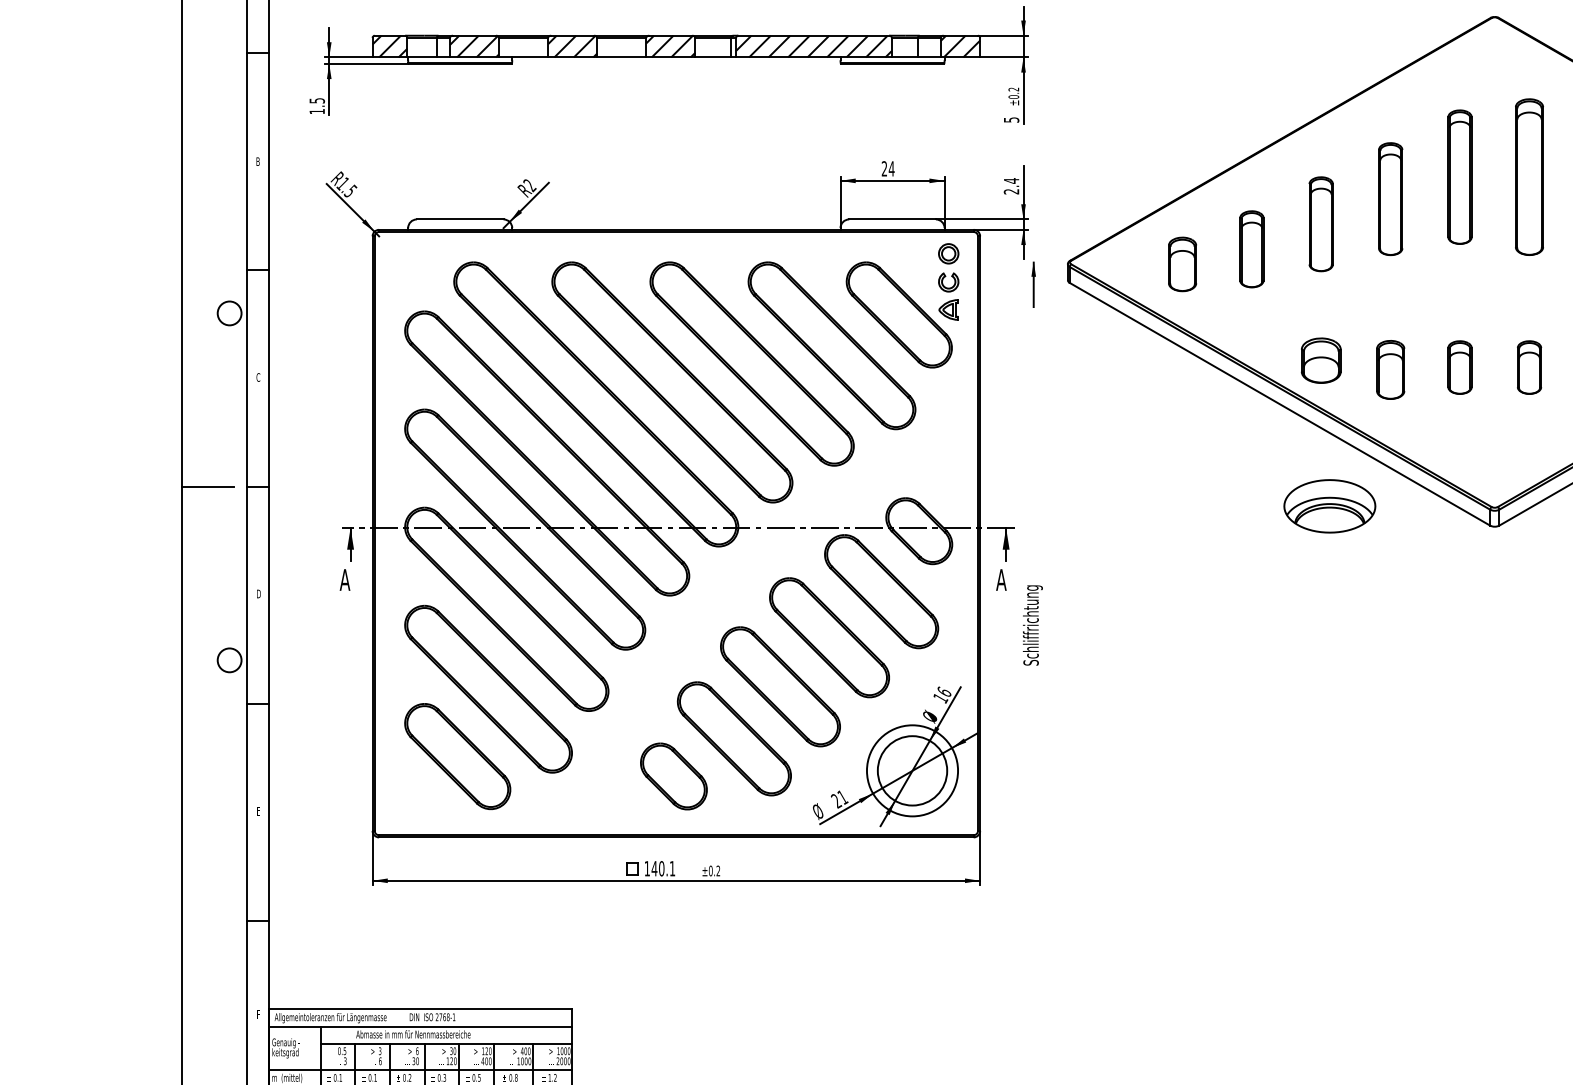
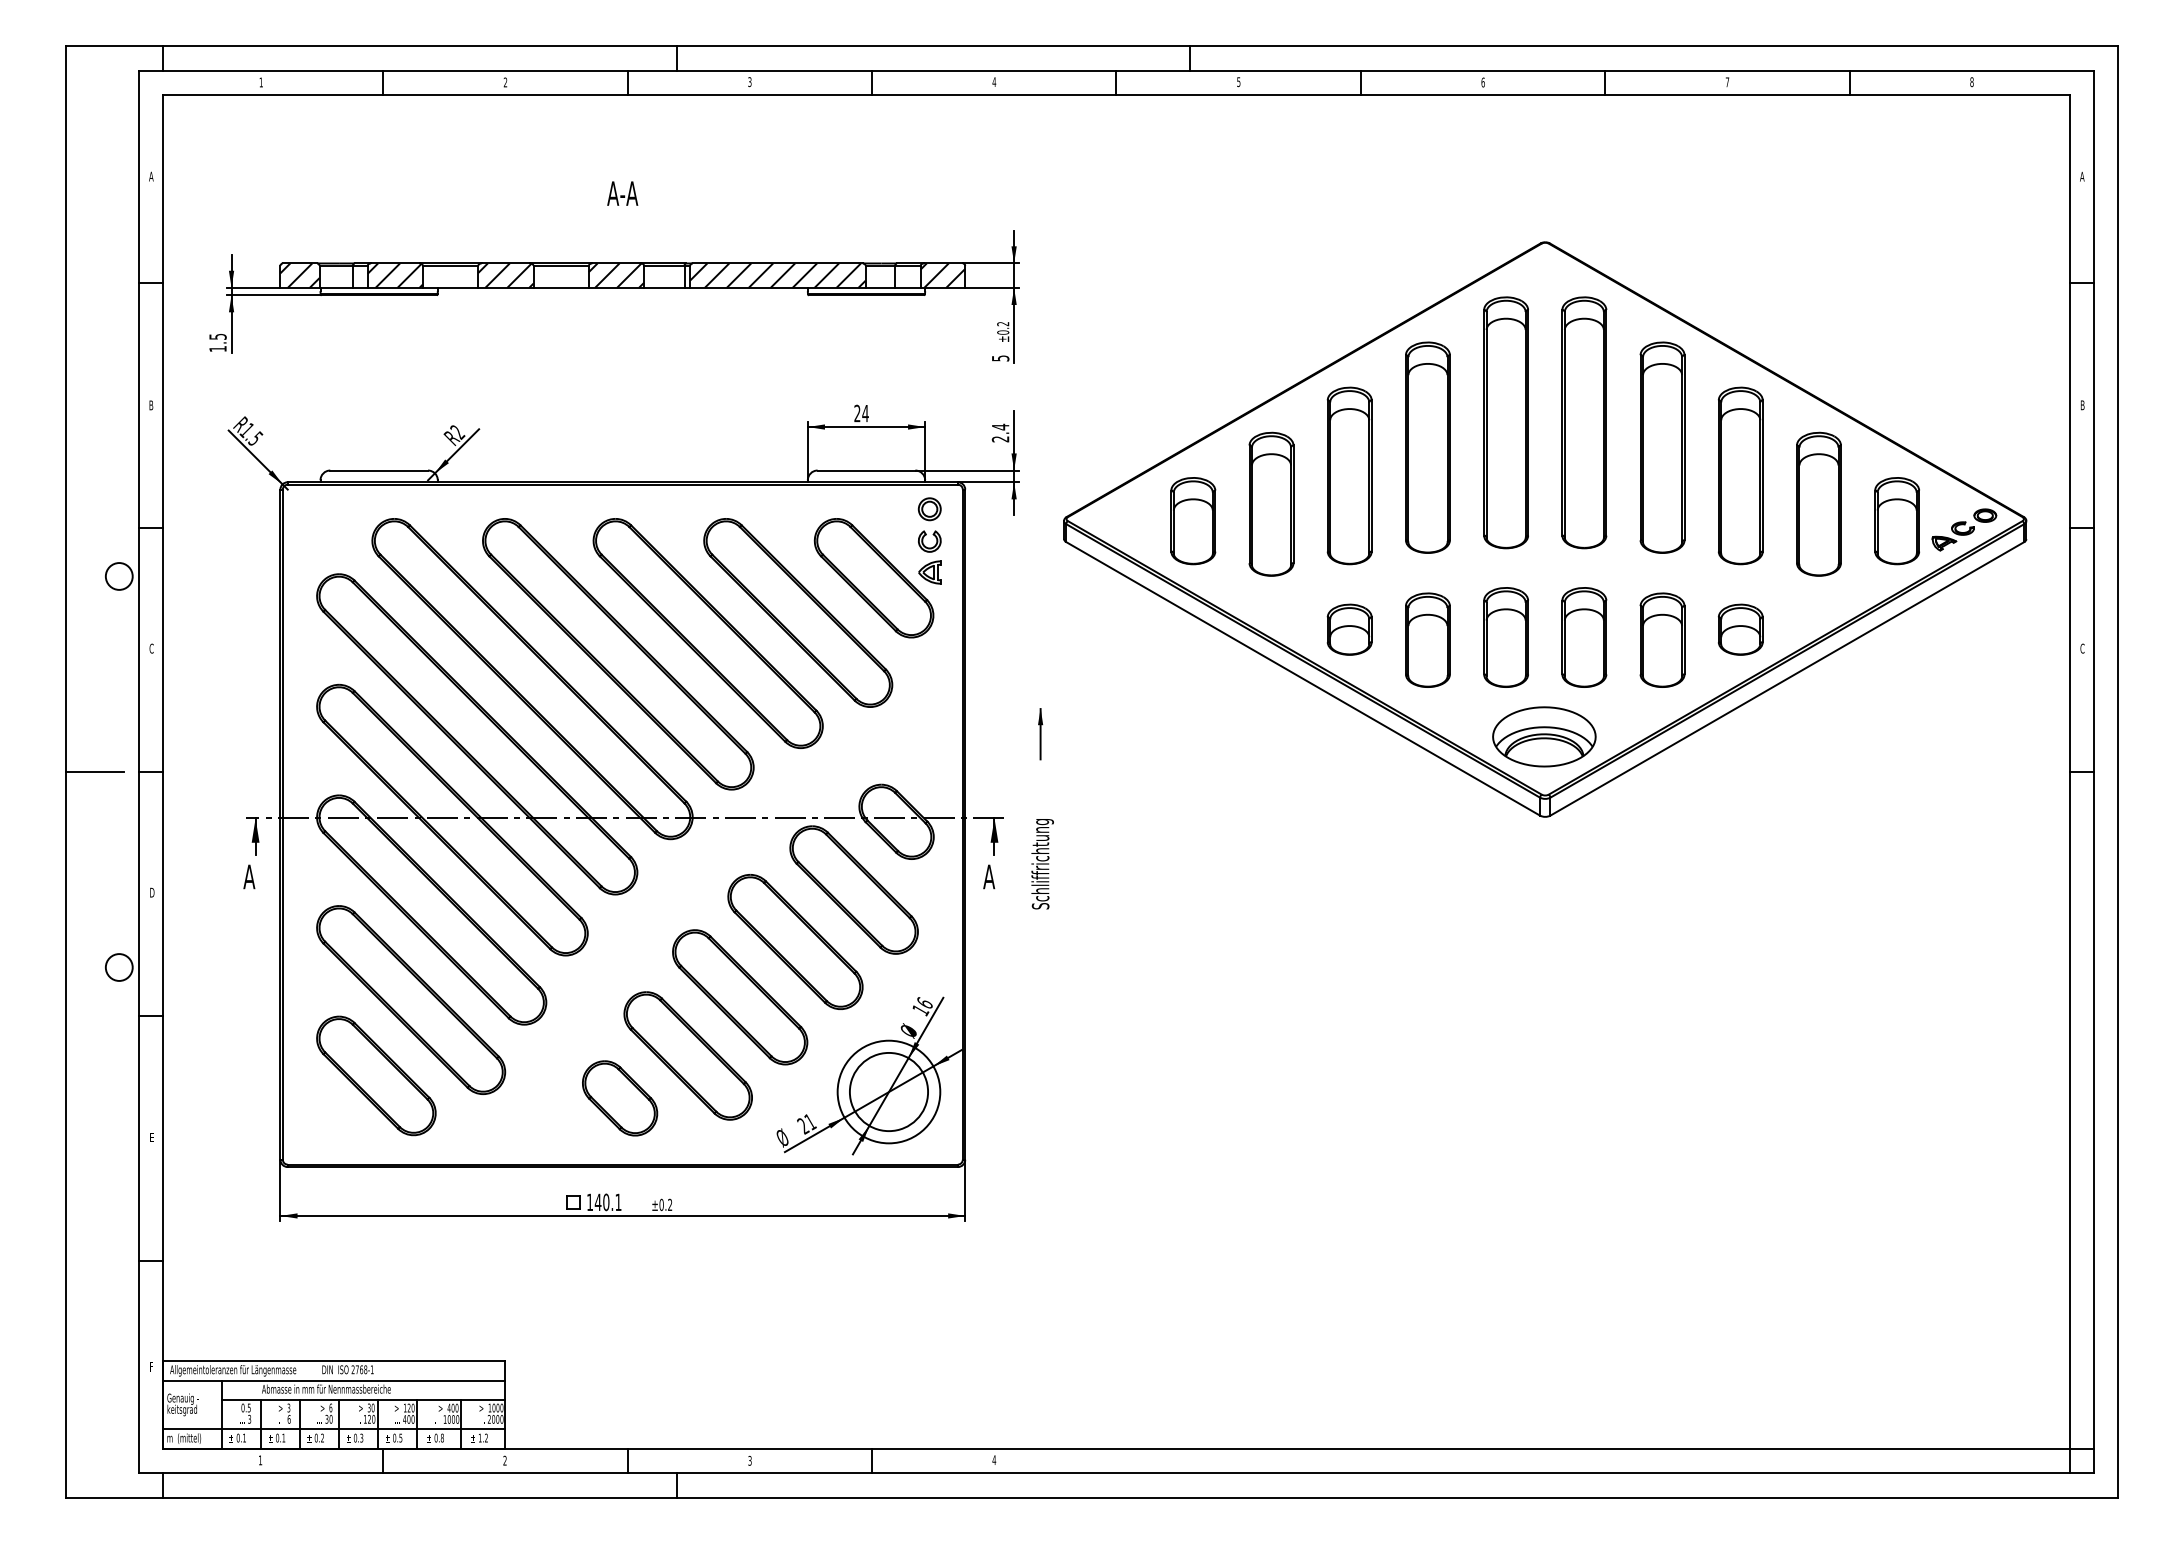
part: (1459, 176) -> (1505, 422), size x1.67
part: (1529, 176) -> (1584, 422), size x1.43
part: (1390, 199) -> (1427, 447), size x1.67
part: (1321, 223) -> (1349, 475), size x1.67
part: (1251, 248) -> (1271, 503), size x1.67
part: (1182, 264) -> (1193, 521), size x1.43
part: (1033, 285) -> (1040, 734), moved
part: (1459, 367) -> (1505, 637), size x1.67
part: (1529, 367) -> (1584, 637), size x1.67
part: (1390, 369) -> (1427, 639), size x1.43
part: (1329, 505) -> (1544, 736), moved
text: (1032, 625) -> (1042, 864), moved

